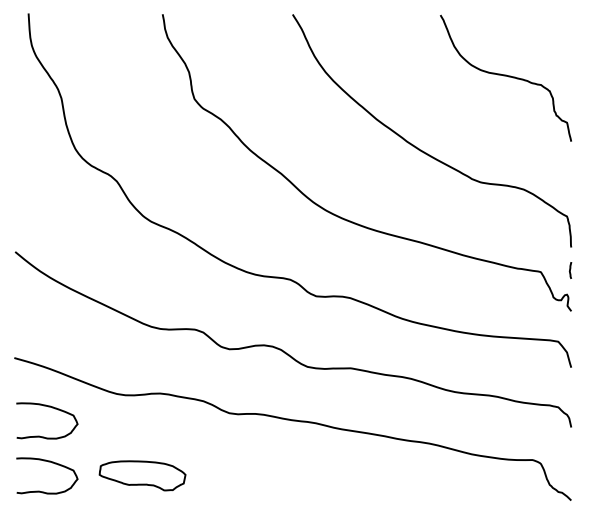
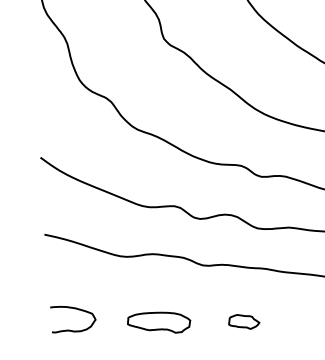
curve: (52, 408) -> (74, 269), removed
part: (142, 475) -> (159, 322), moved
part: (281, 494) -> (244, 322), added

